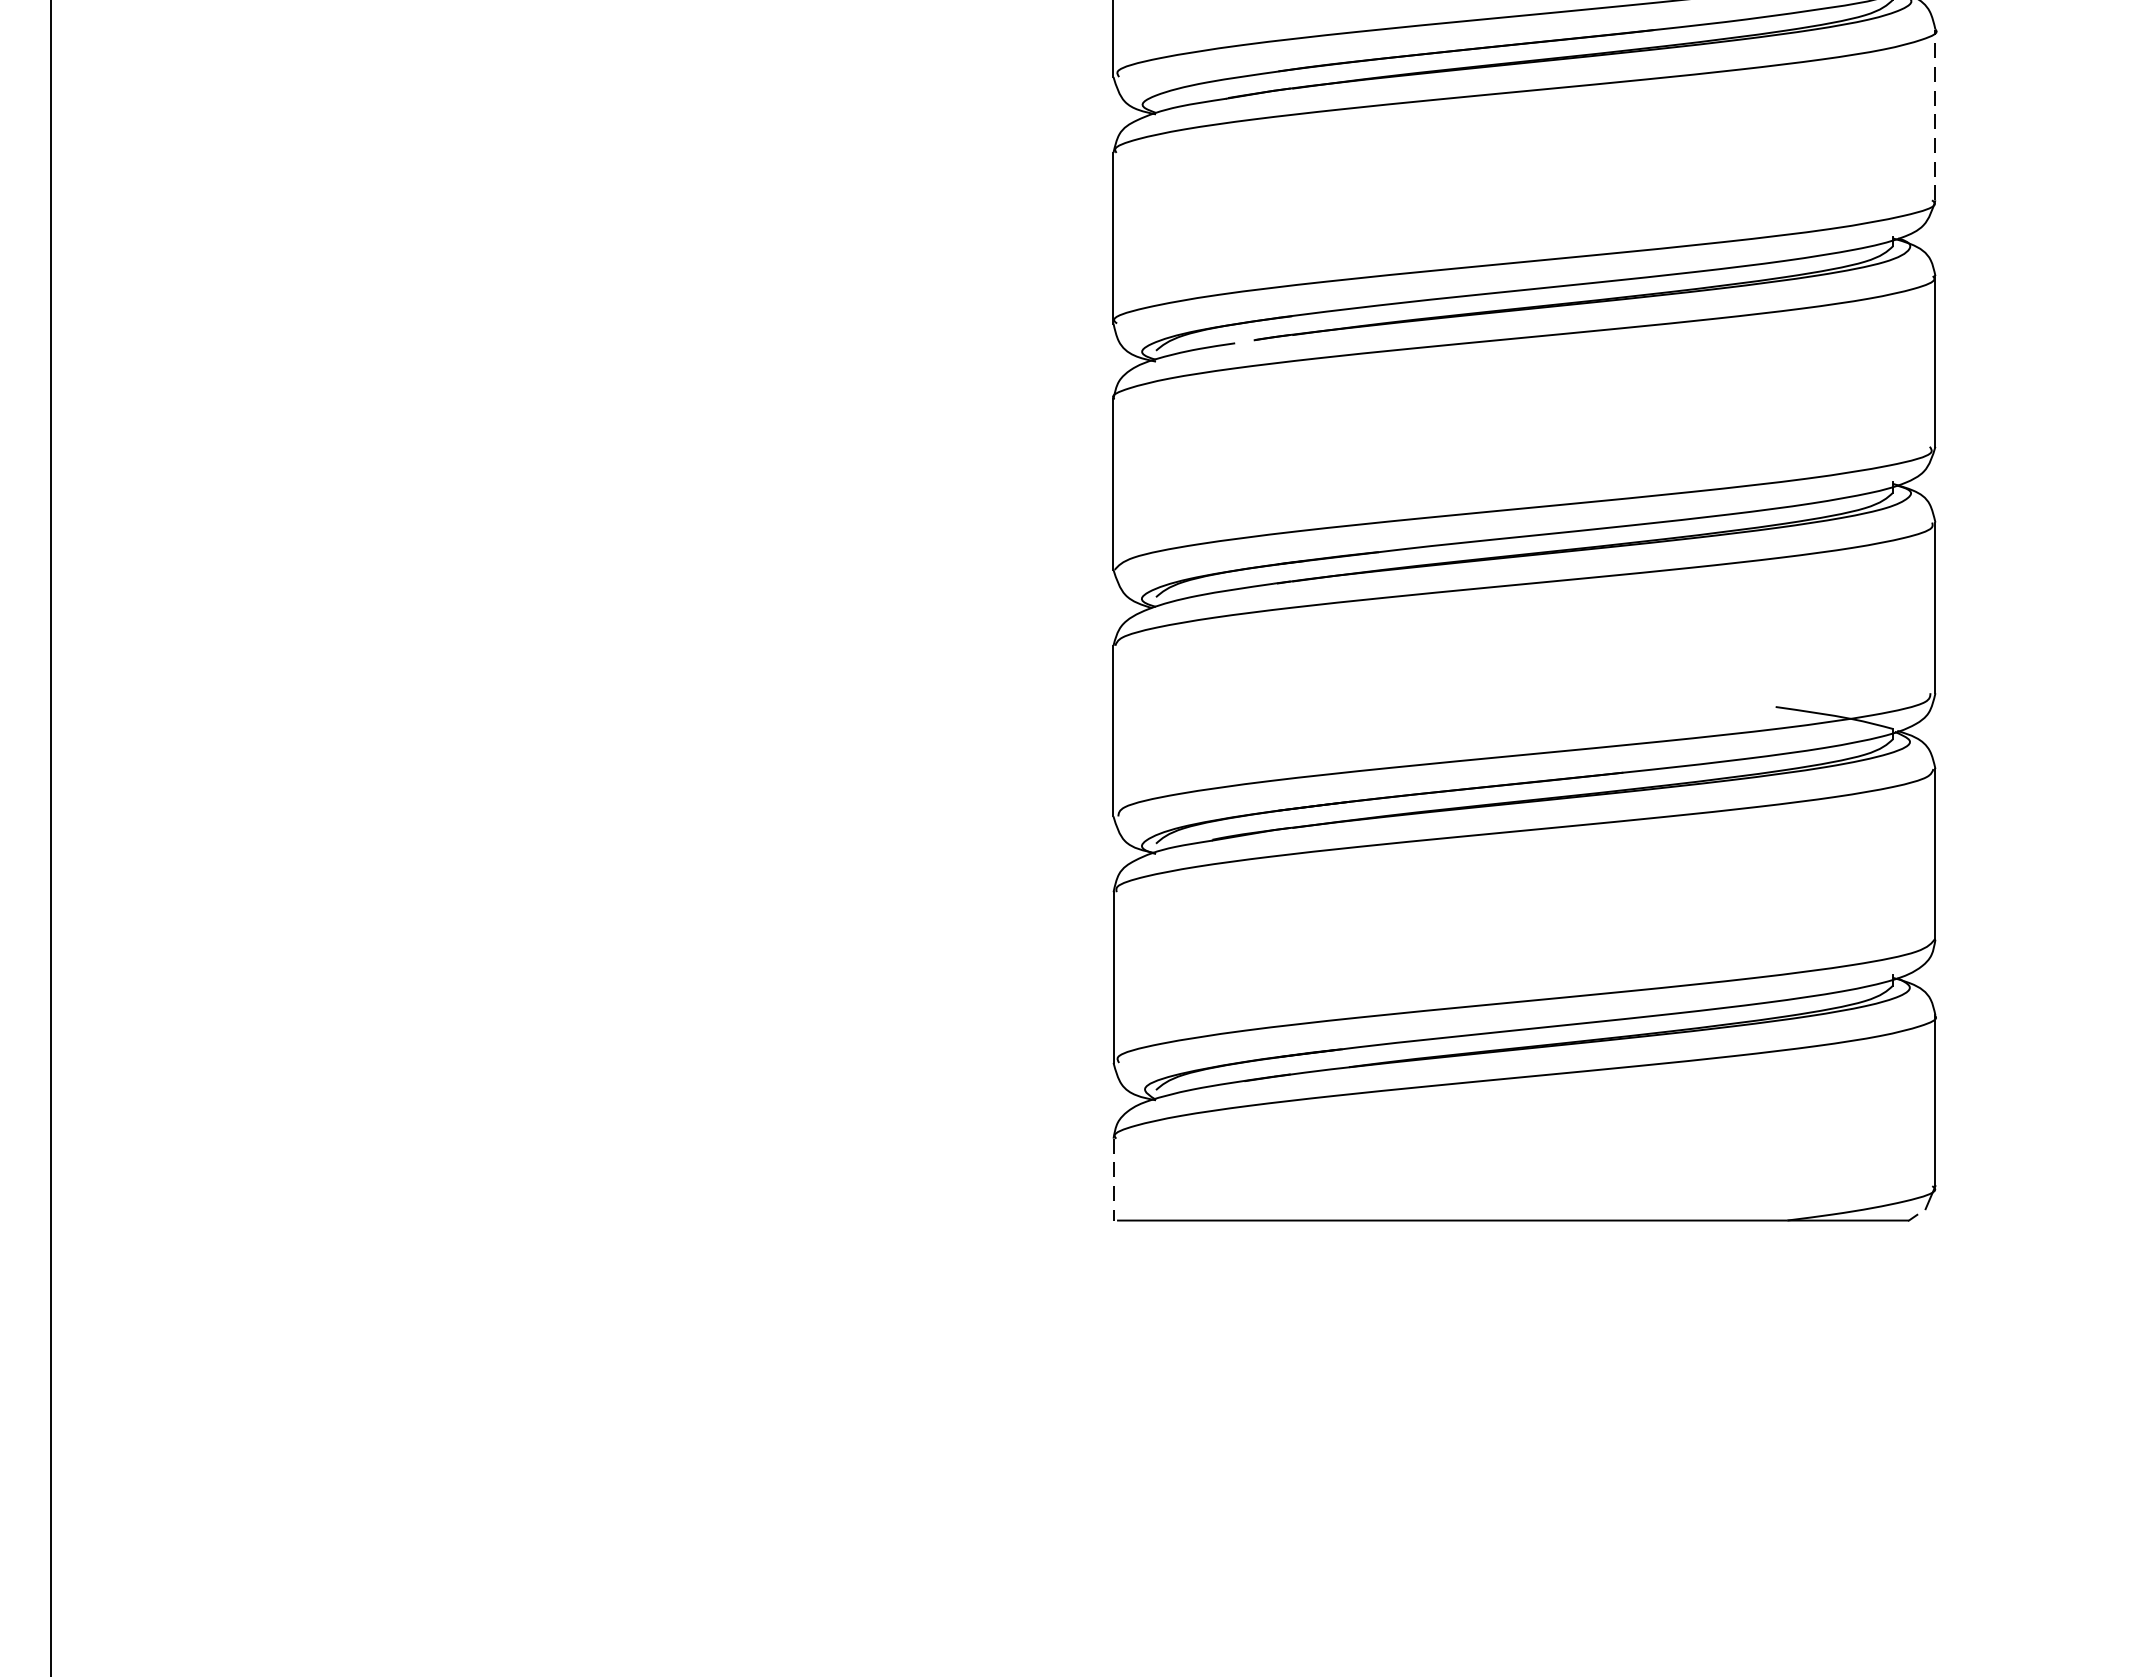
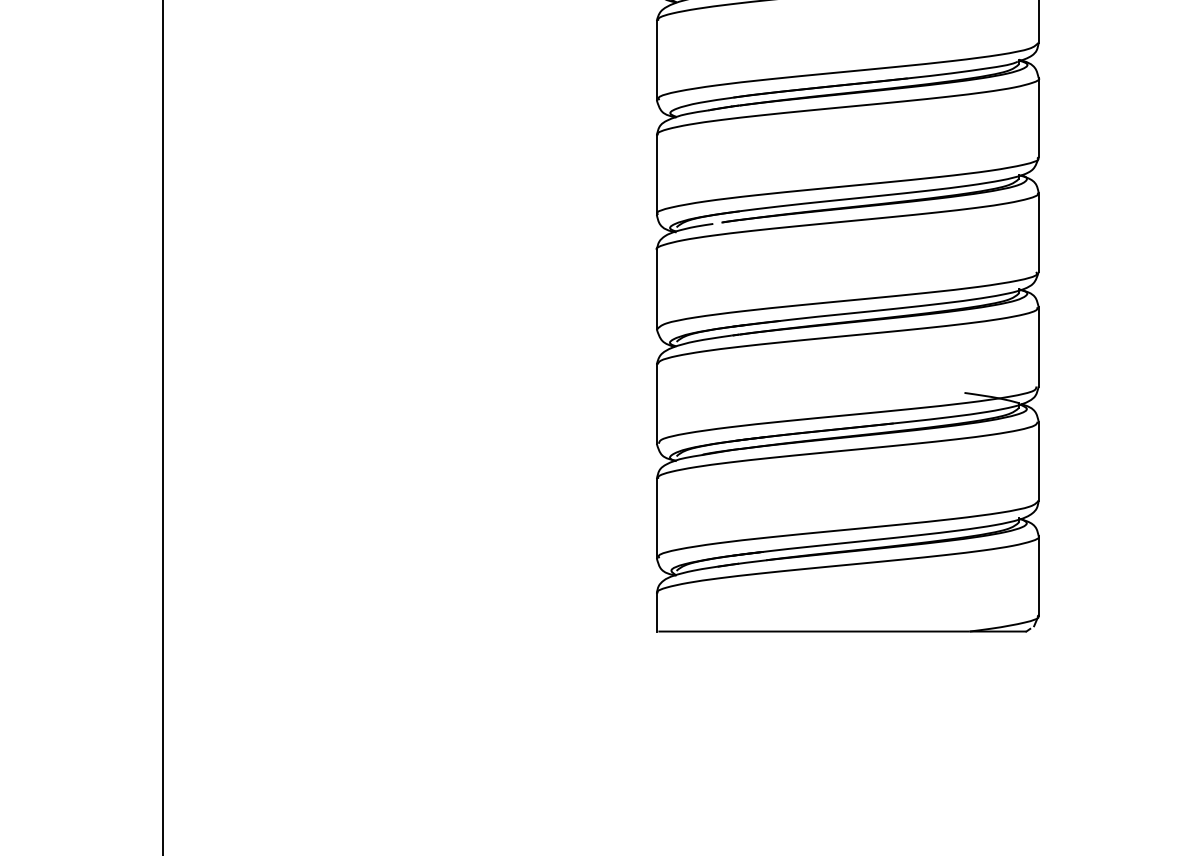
line: (1935, 114) -> (1038, 117), dashed -> solid
line: (1112, 1179) -> (656, 612), dashed -> solid

